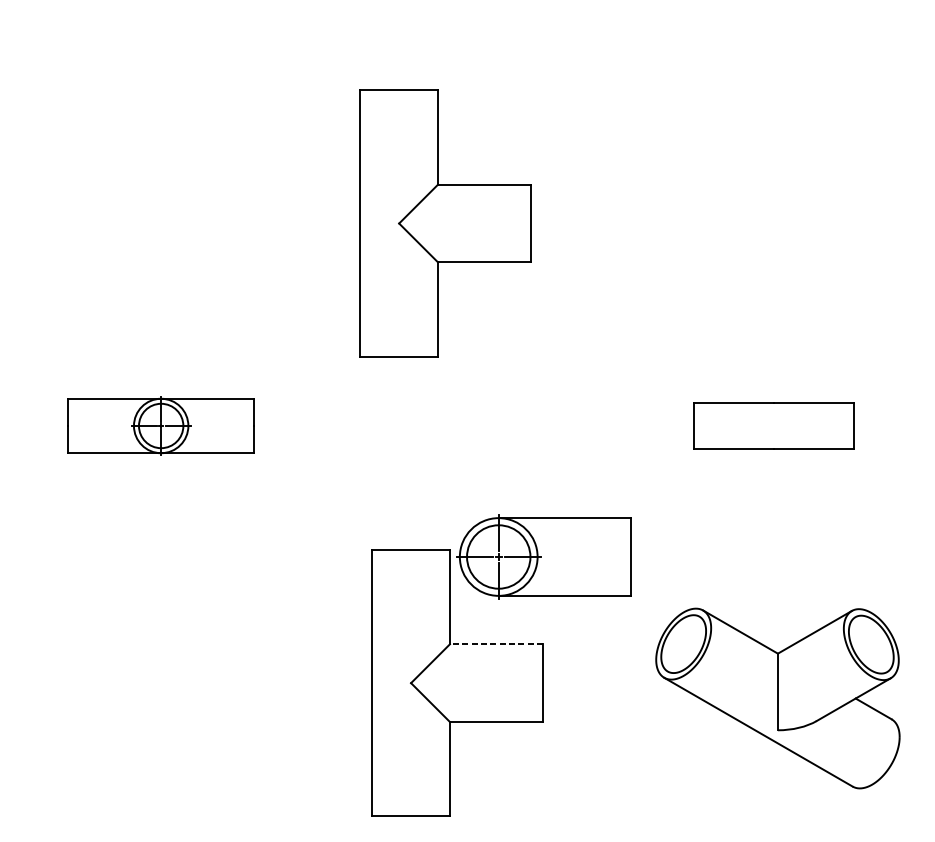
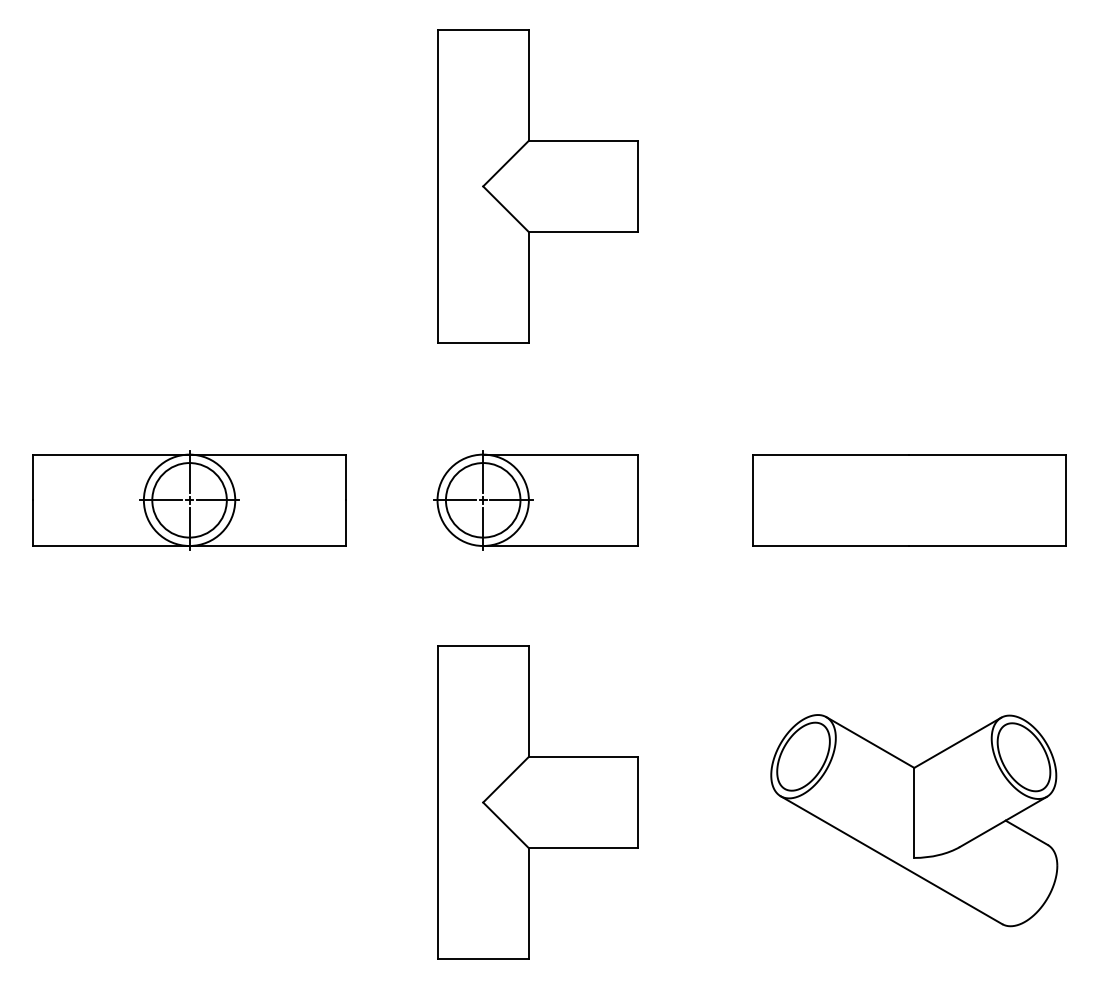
part: (445, 223) -> (537, 186), moved
part: (161, 426) -> (189, 500), size x1.43
part: (773, 426) -> (909, 500), size x1.67
part: (543, 557) -> (535, 500), moved
line: (496, 643) -> (583, 756), dashed -> solid

